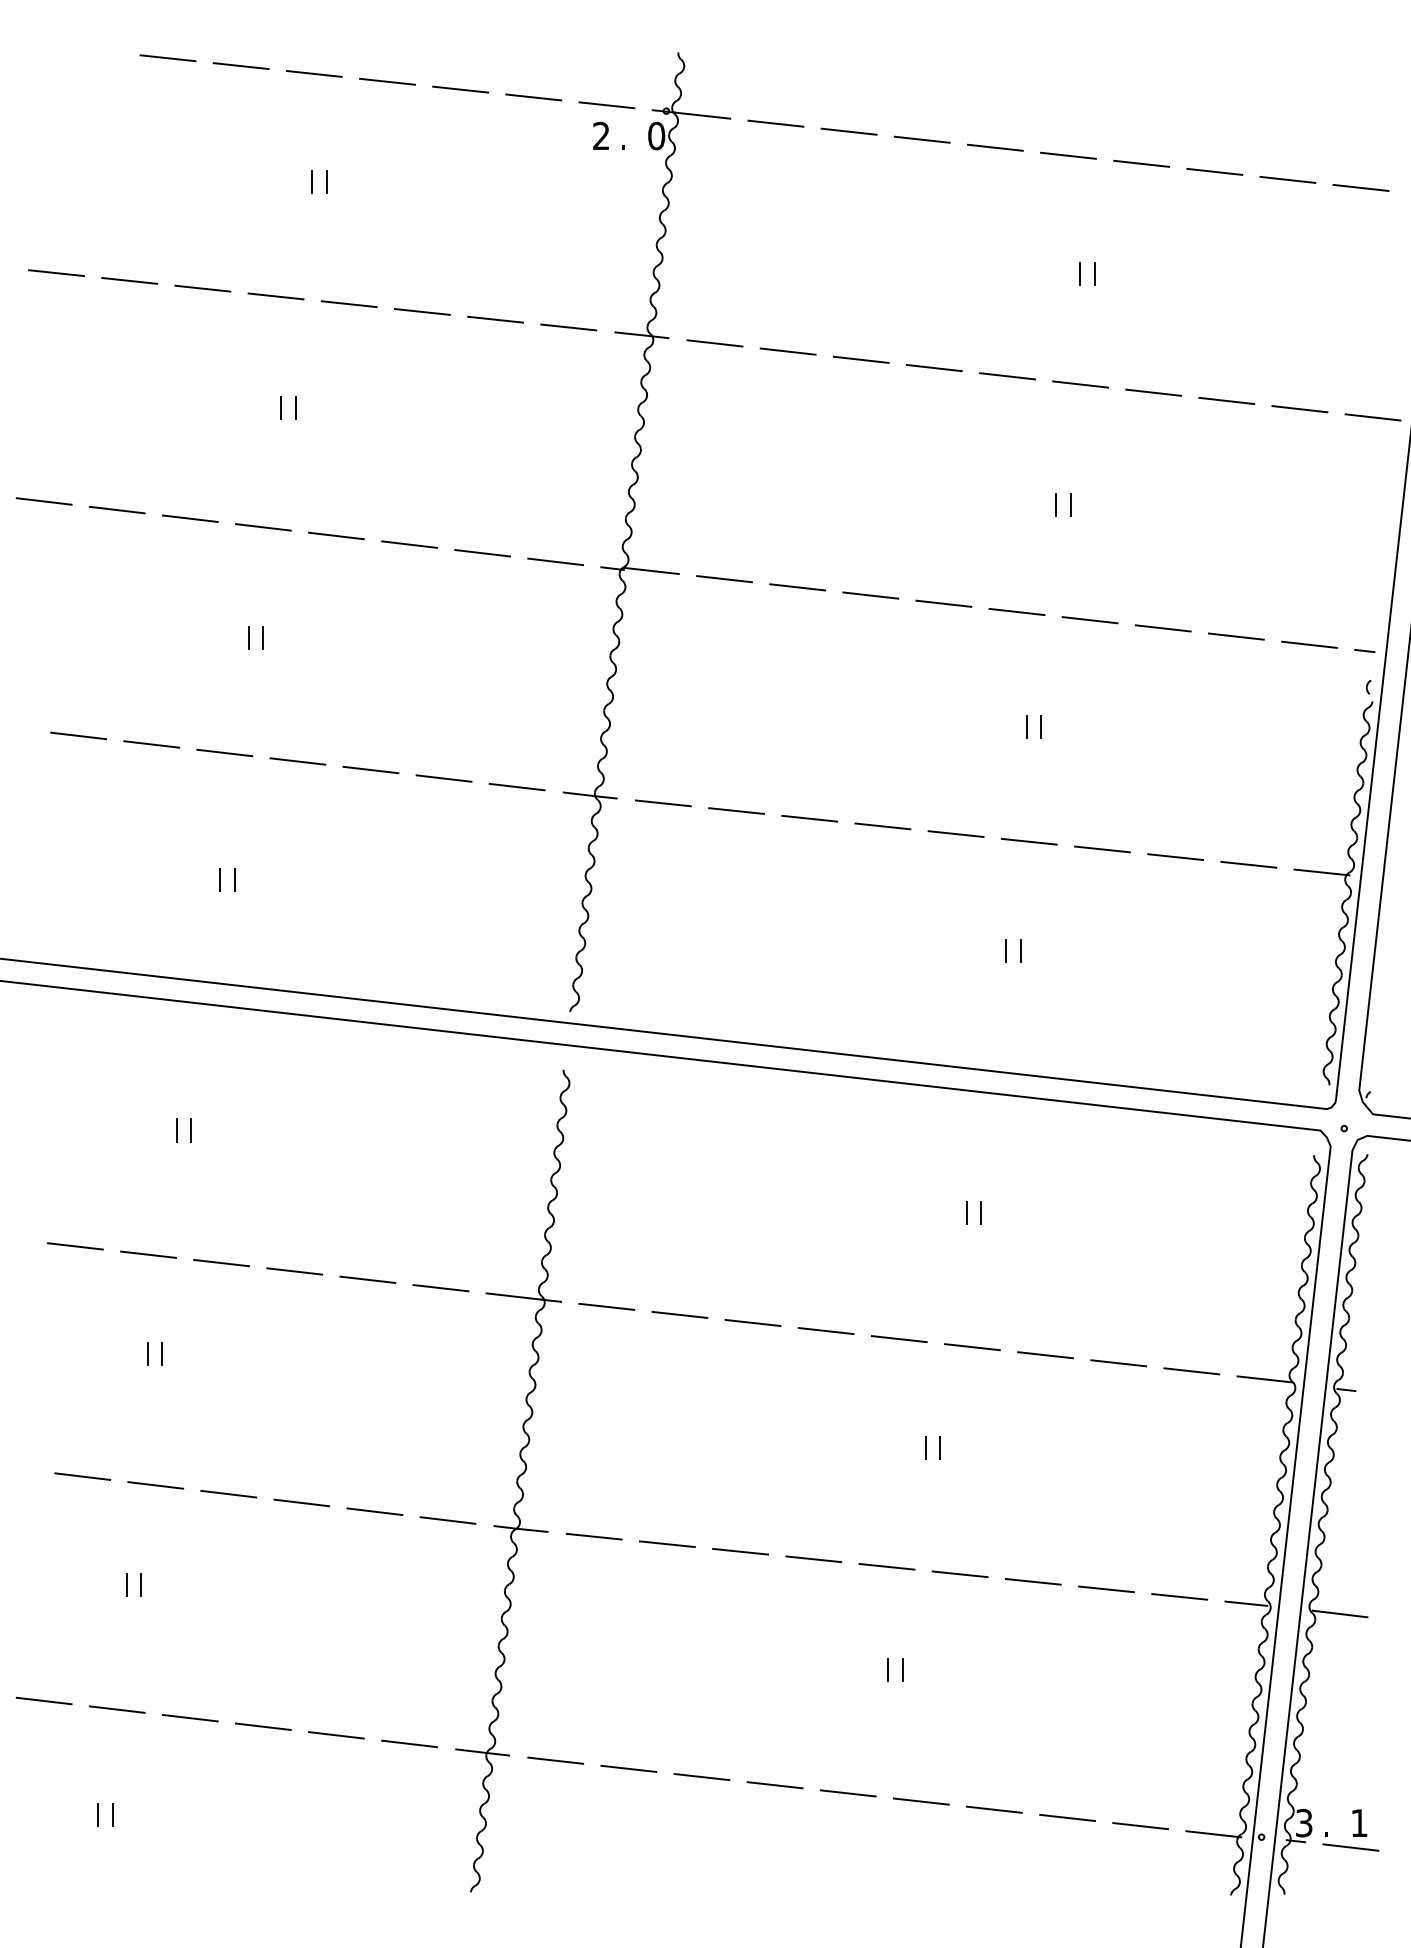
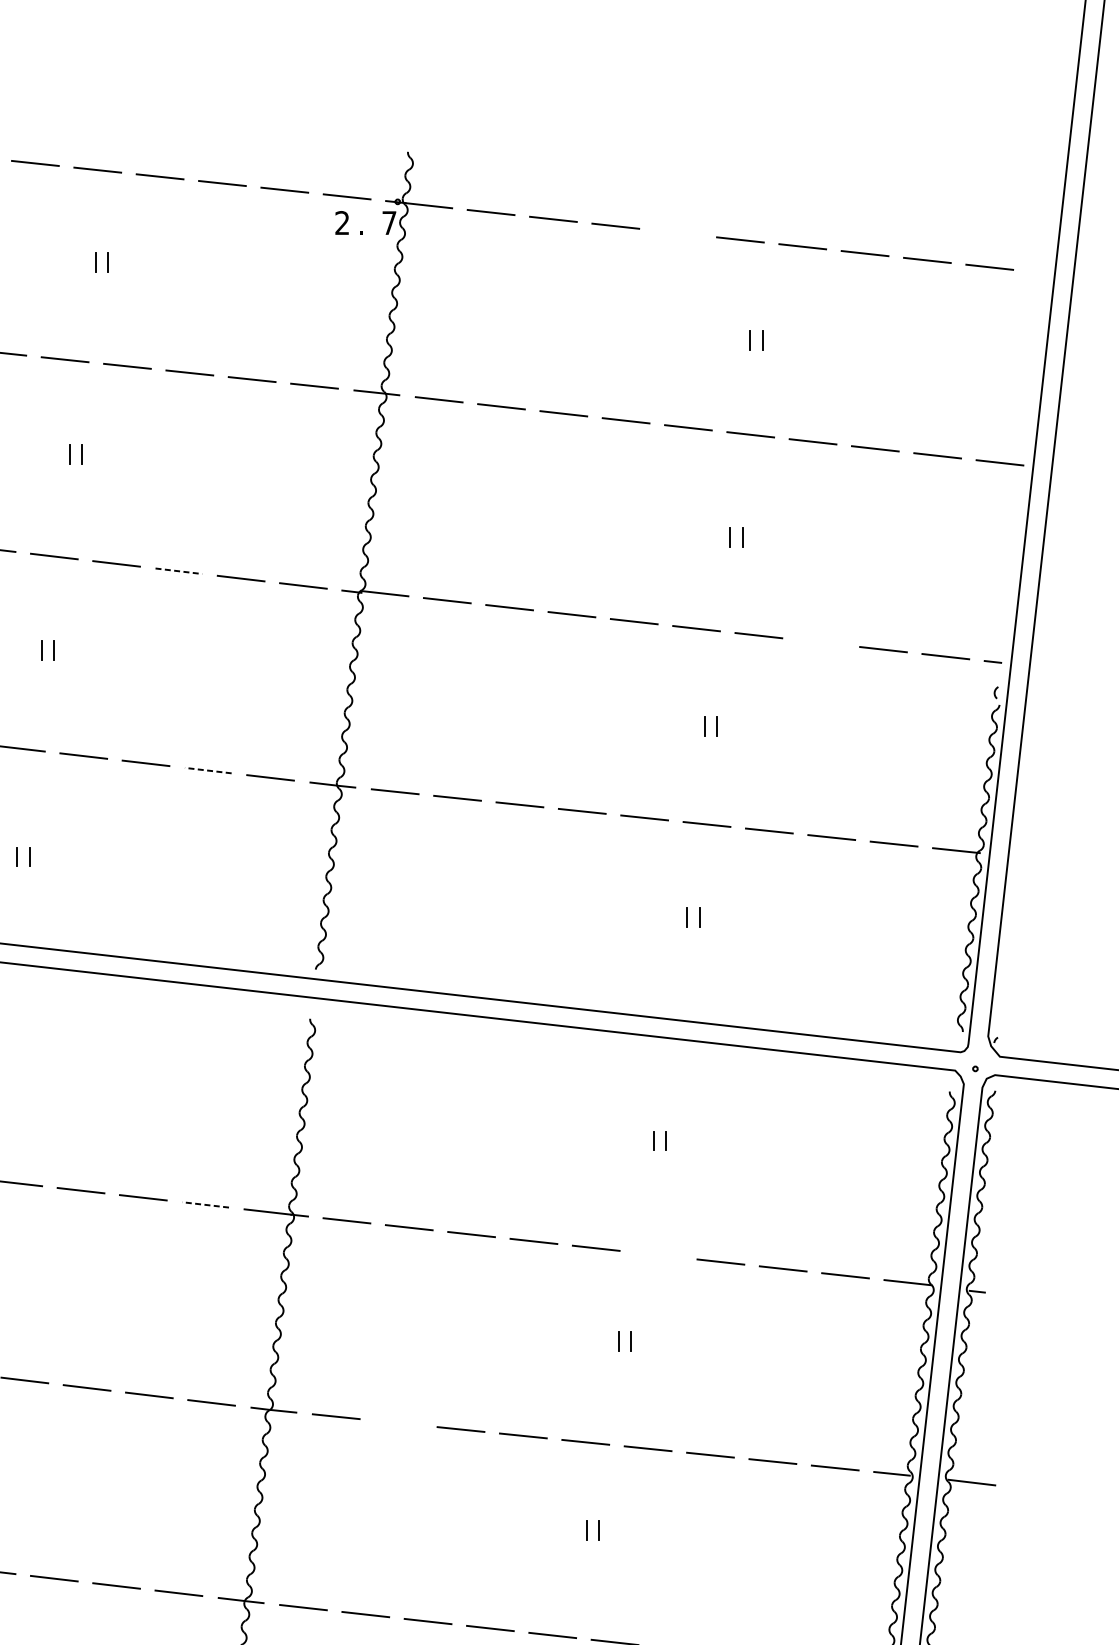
text: (656, 135) -> (389, 222), 0 -> 7
line: (994, 147) -> (677, 232), removed
line: (409, 544) -> (178, 571), solid -> dashed
line: (1162, 628) -> (820, 642), removed
line: (444, 778) -> (208, 770), solid -> dashed
line: (440, 1288) -> (205, 1205), solid -> dashed
line: (971, 1347) -> (657, 1255), removed
line: (666, 1544) -> (397, 1423), removed

